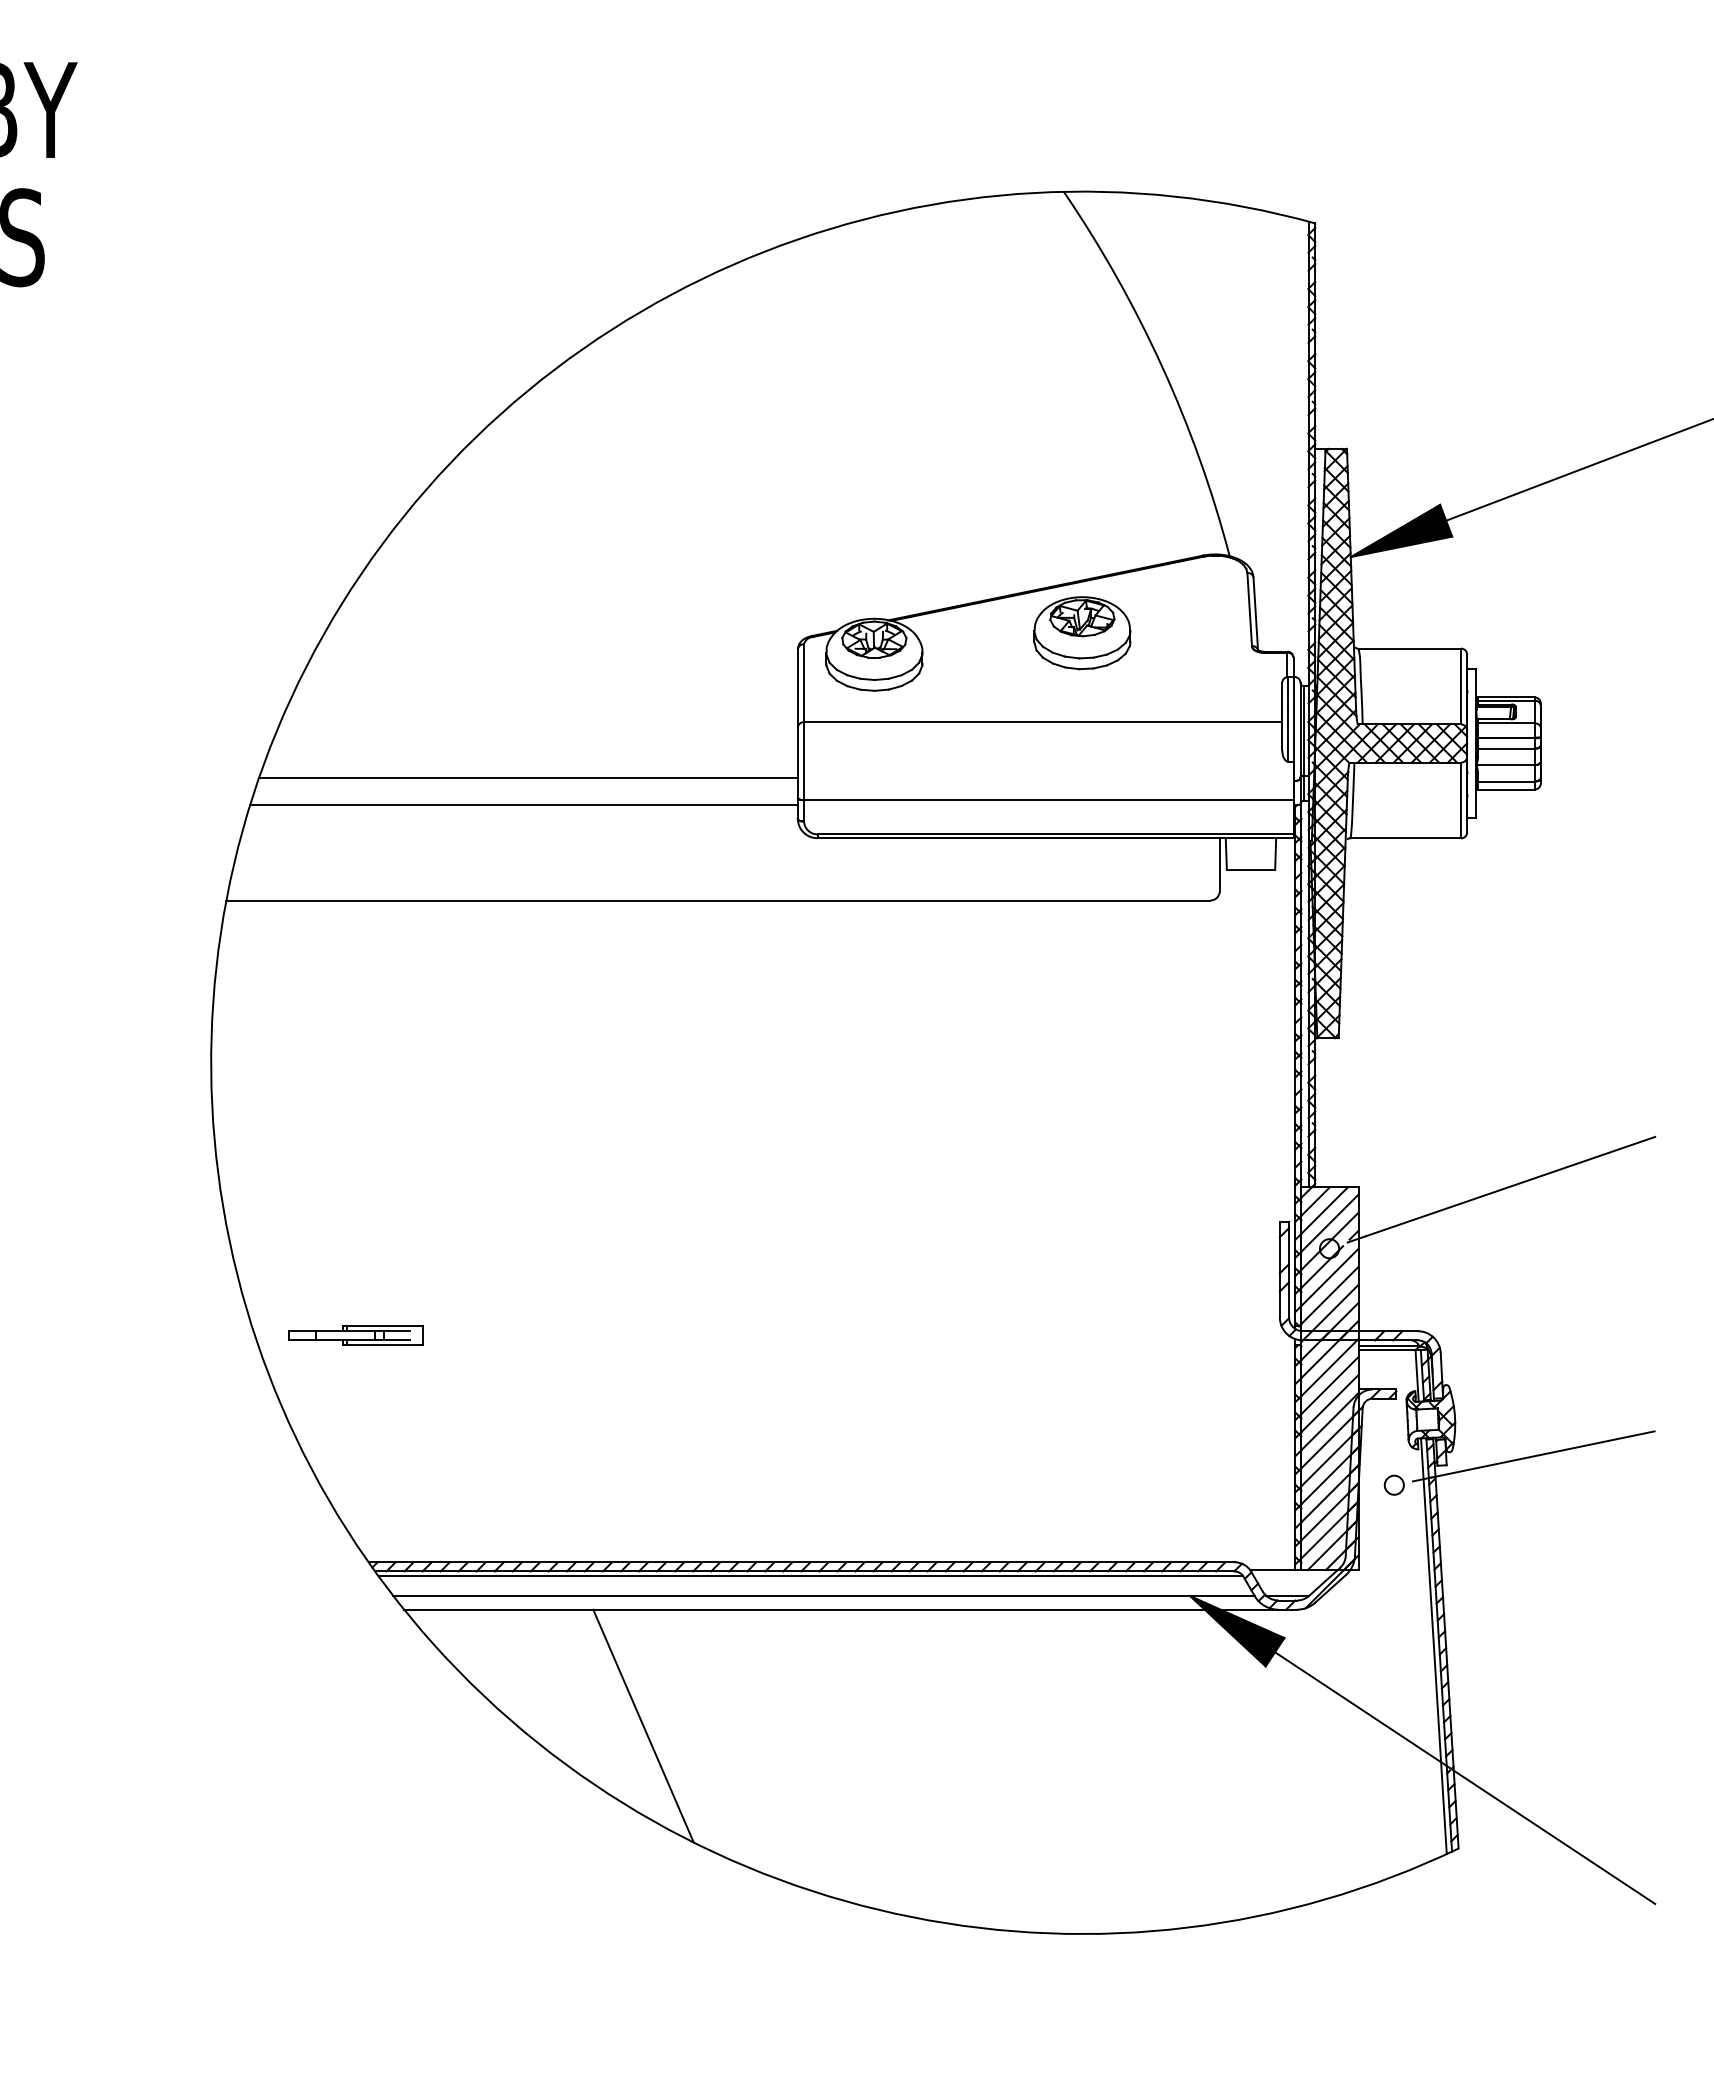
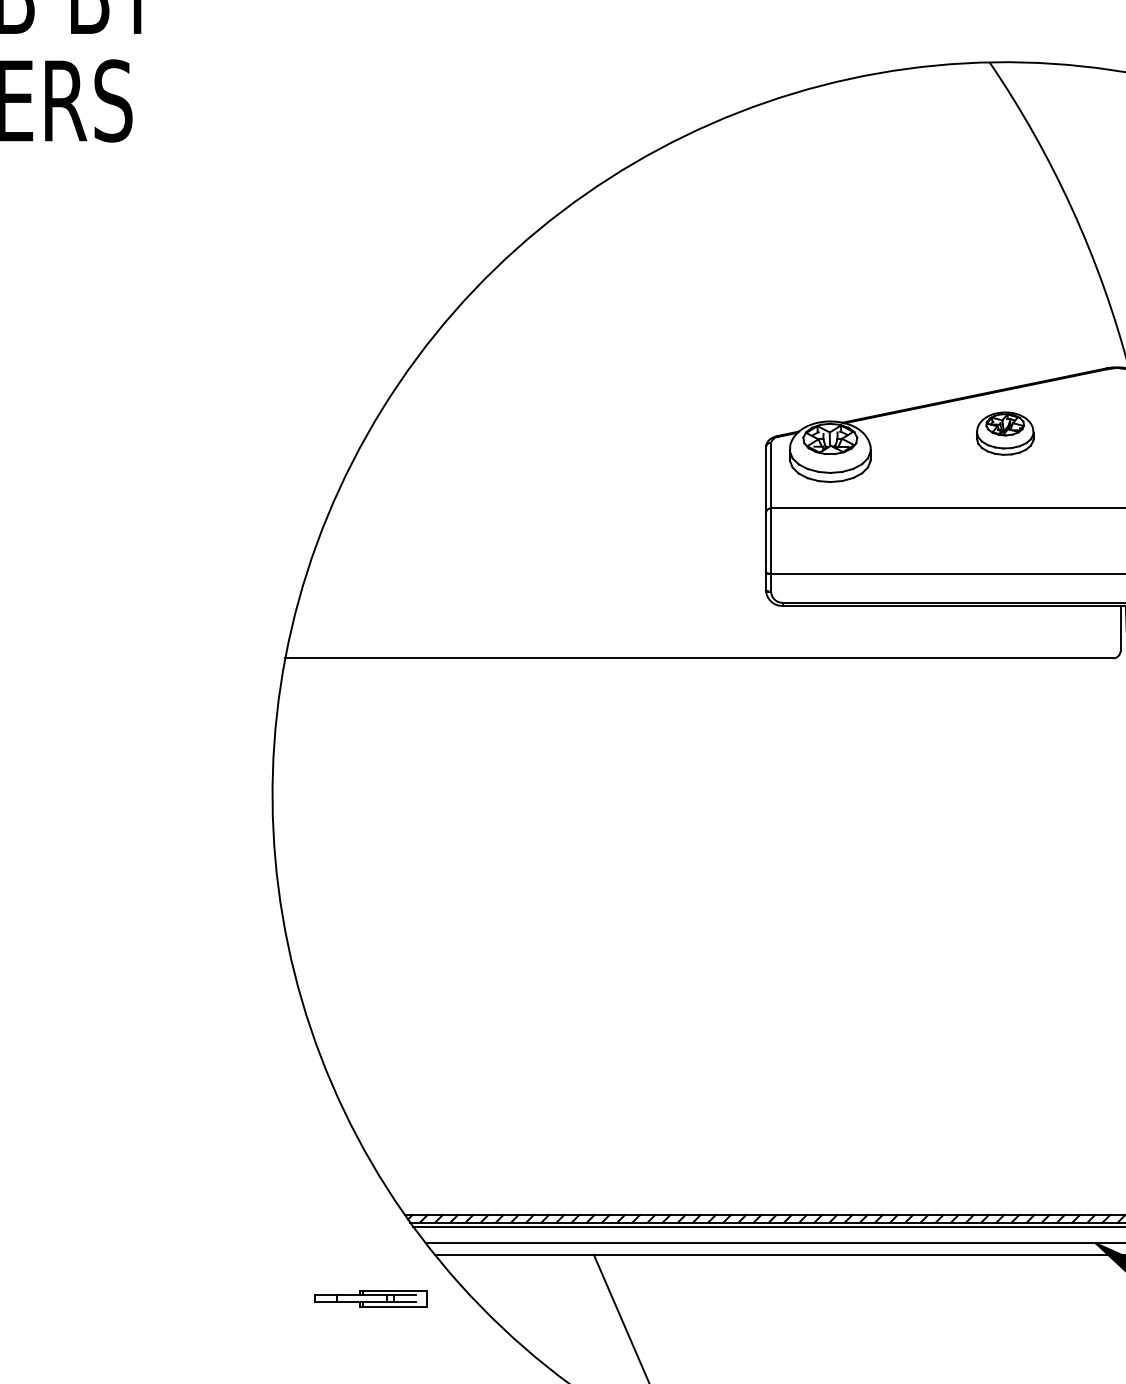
part: (1082, 633) -> (1005, 433), size x0.7
line: (527, 778) -> (538, 555), removed
line: (523, 805) -> (535, 578), removed
part: (355, 1335) -> (370, 1298), moved

